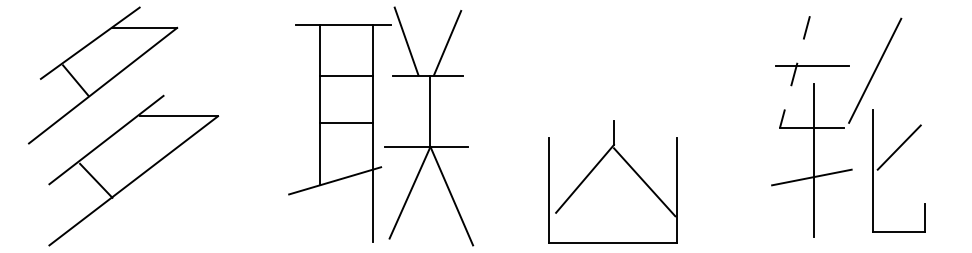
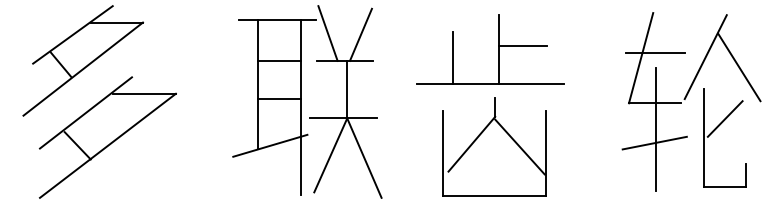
part: (618, 61) -> (498, 49), added
line: (795, 72) -> (641, 58), dashed -> solid
line: (916, 83) -> (739, 67), added

